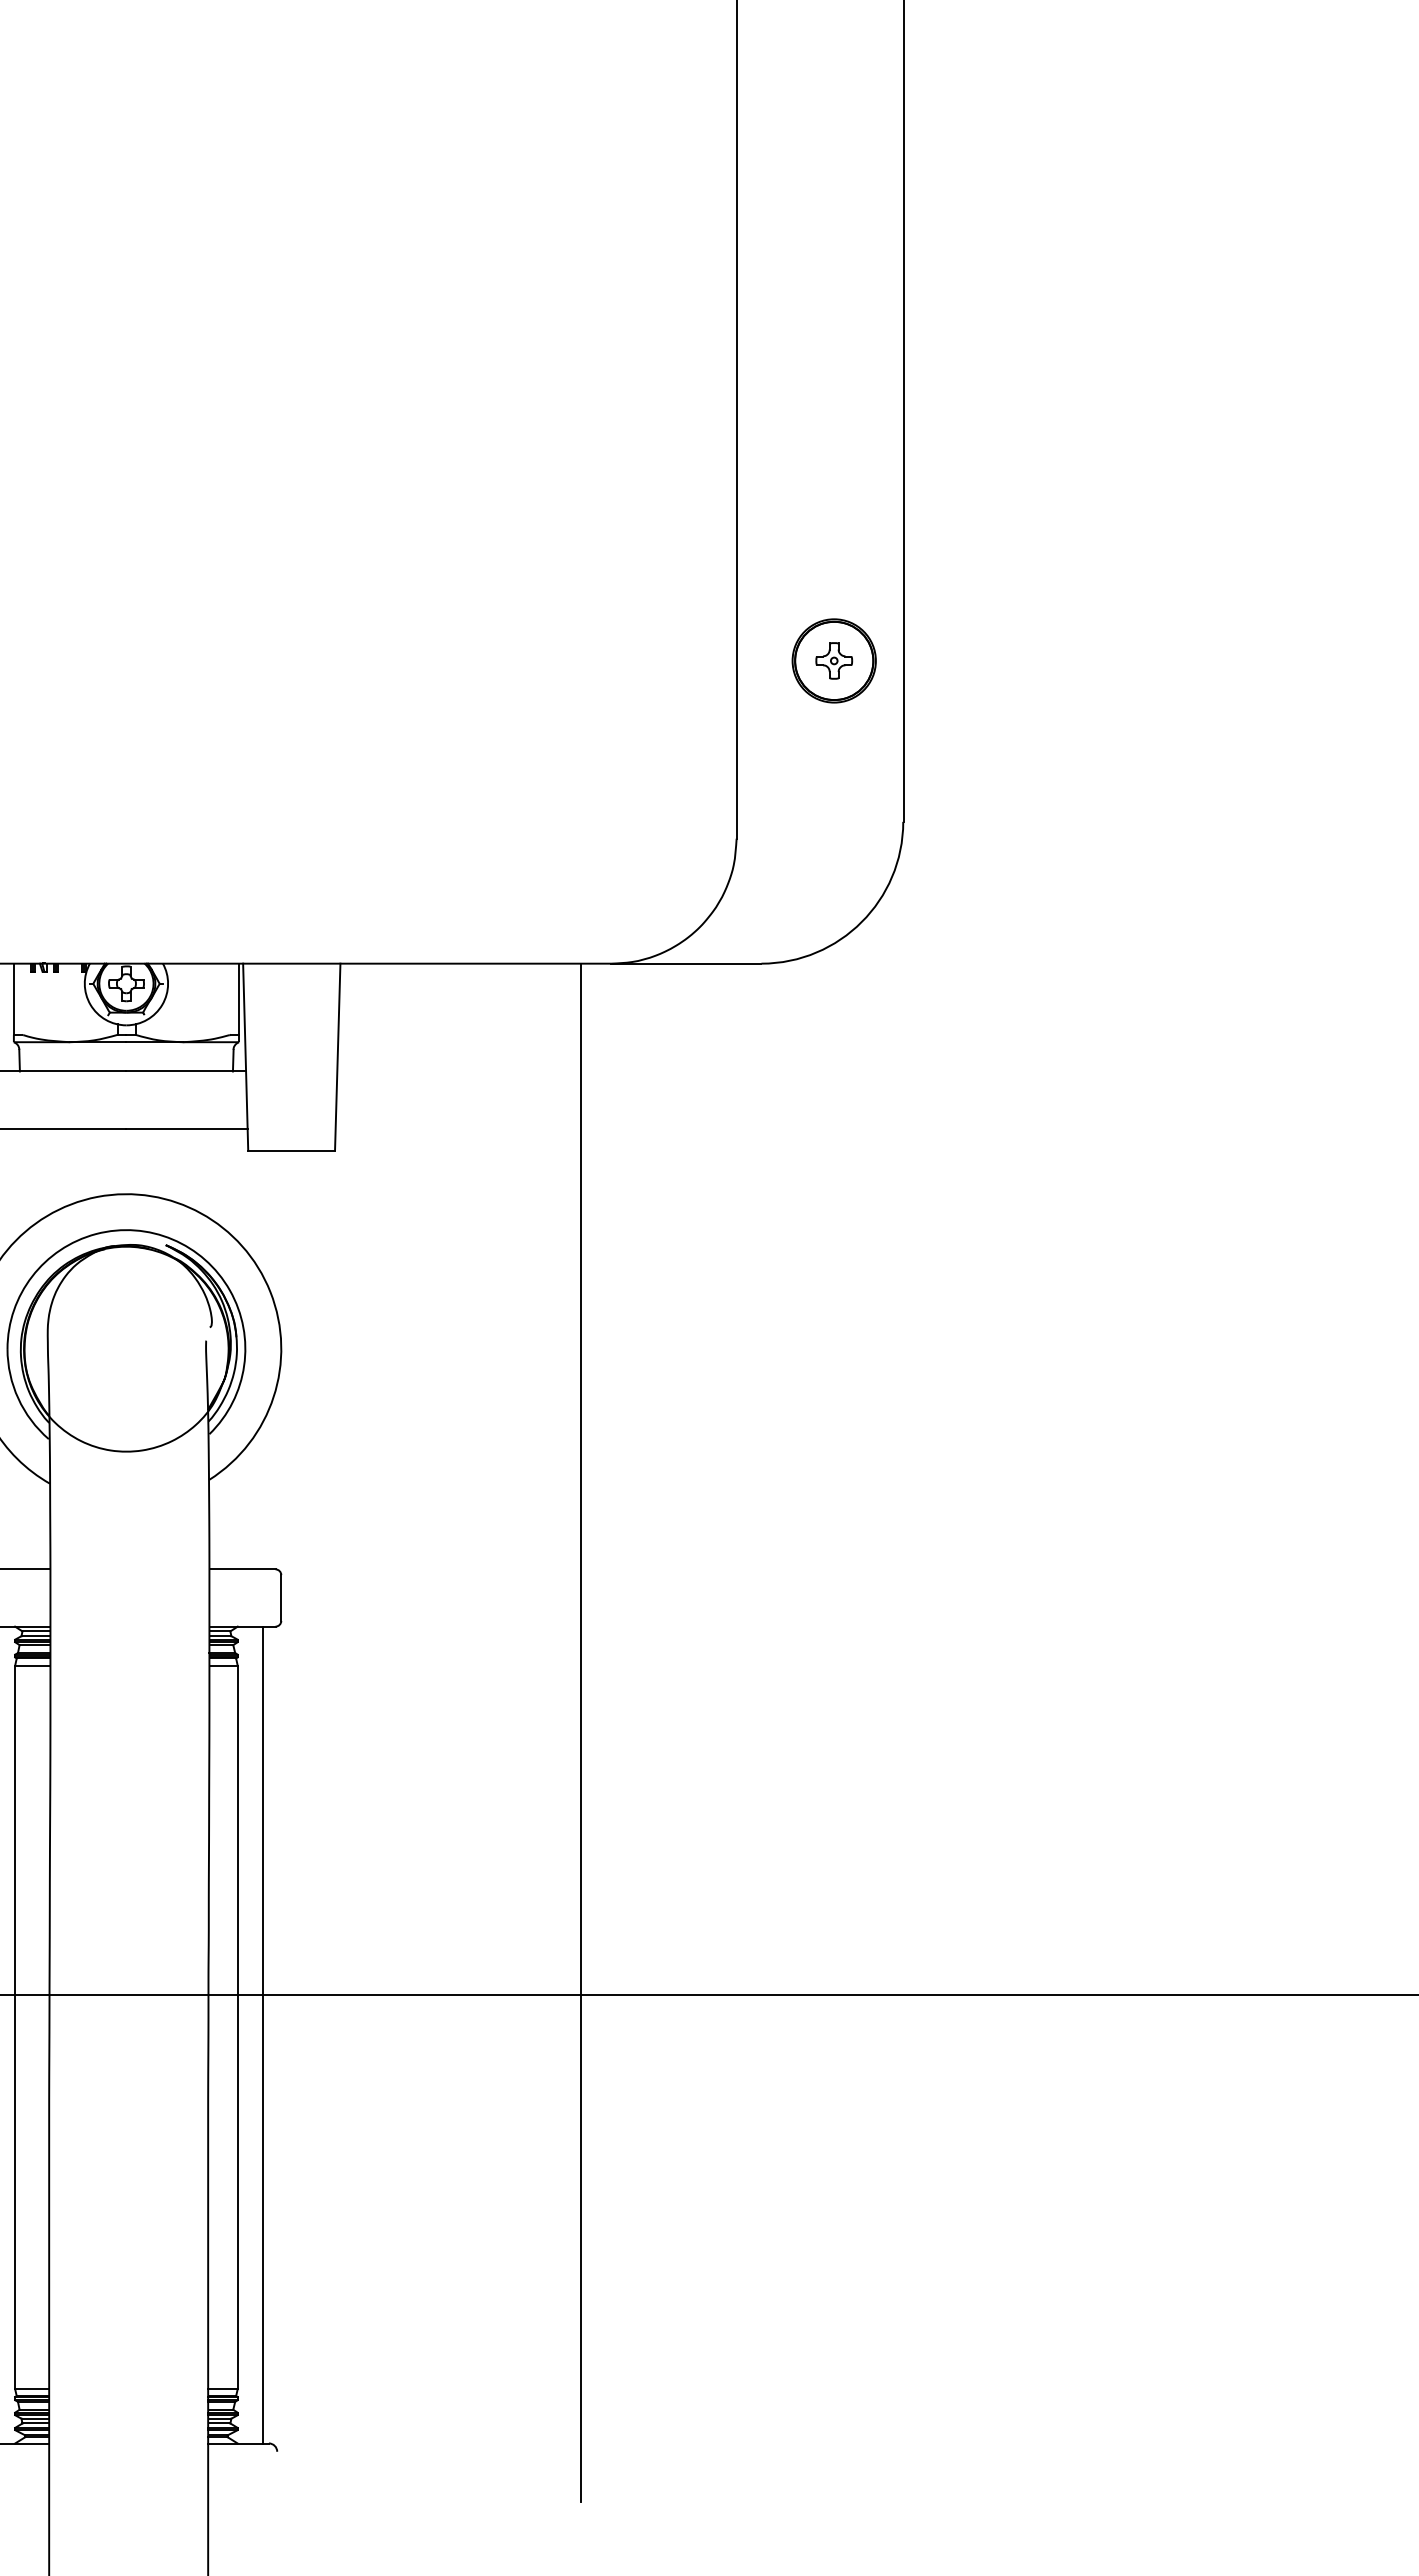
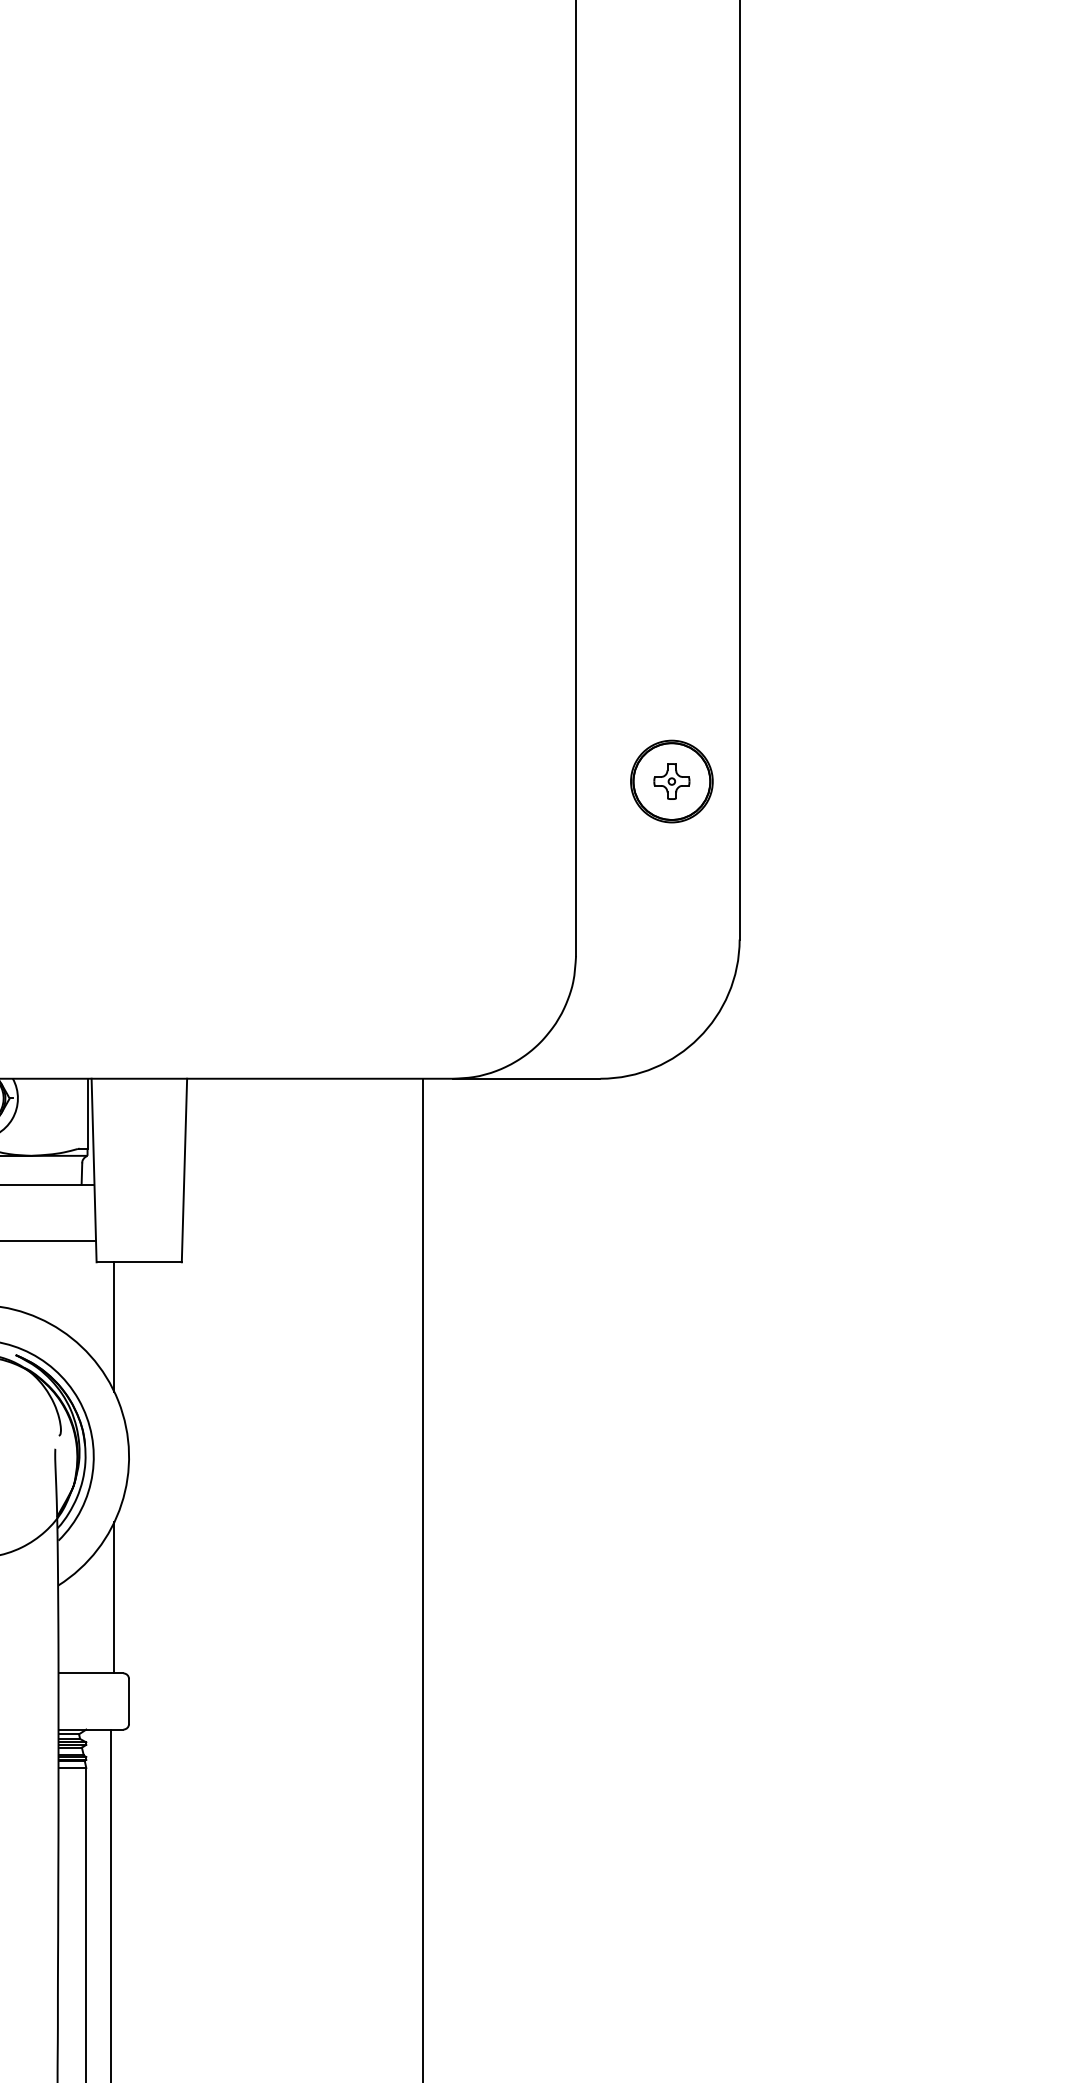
line: (266, 1216) -> (114, 1326), added
line: (266, 1492) -> (114, 1597), added

